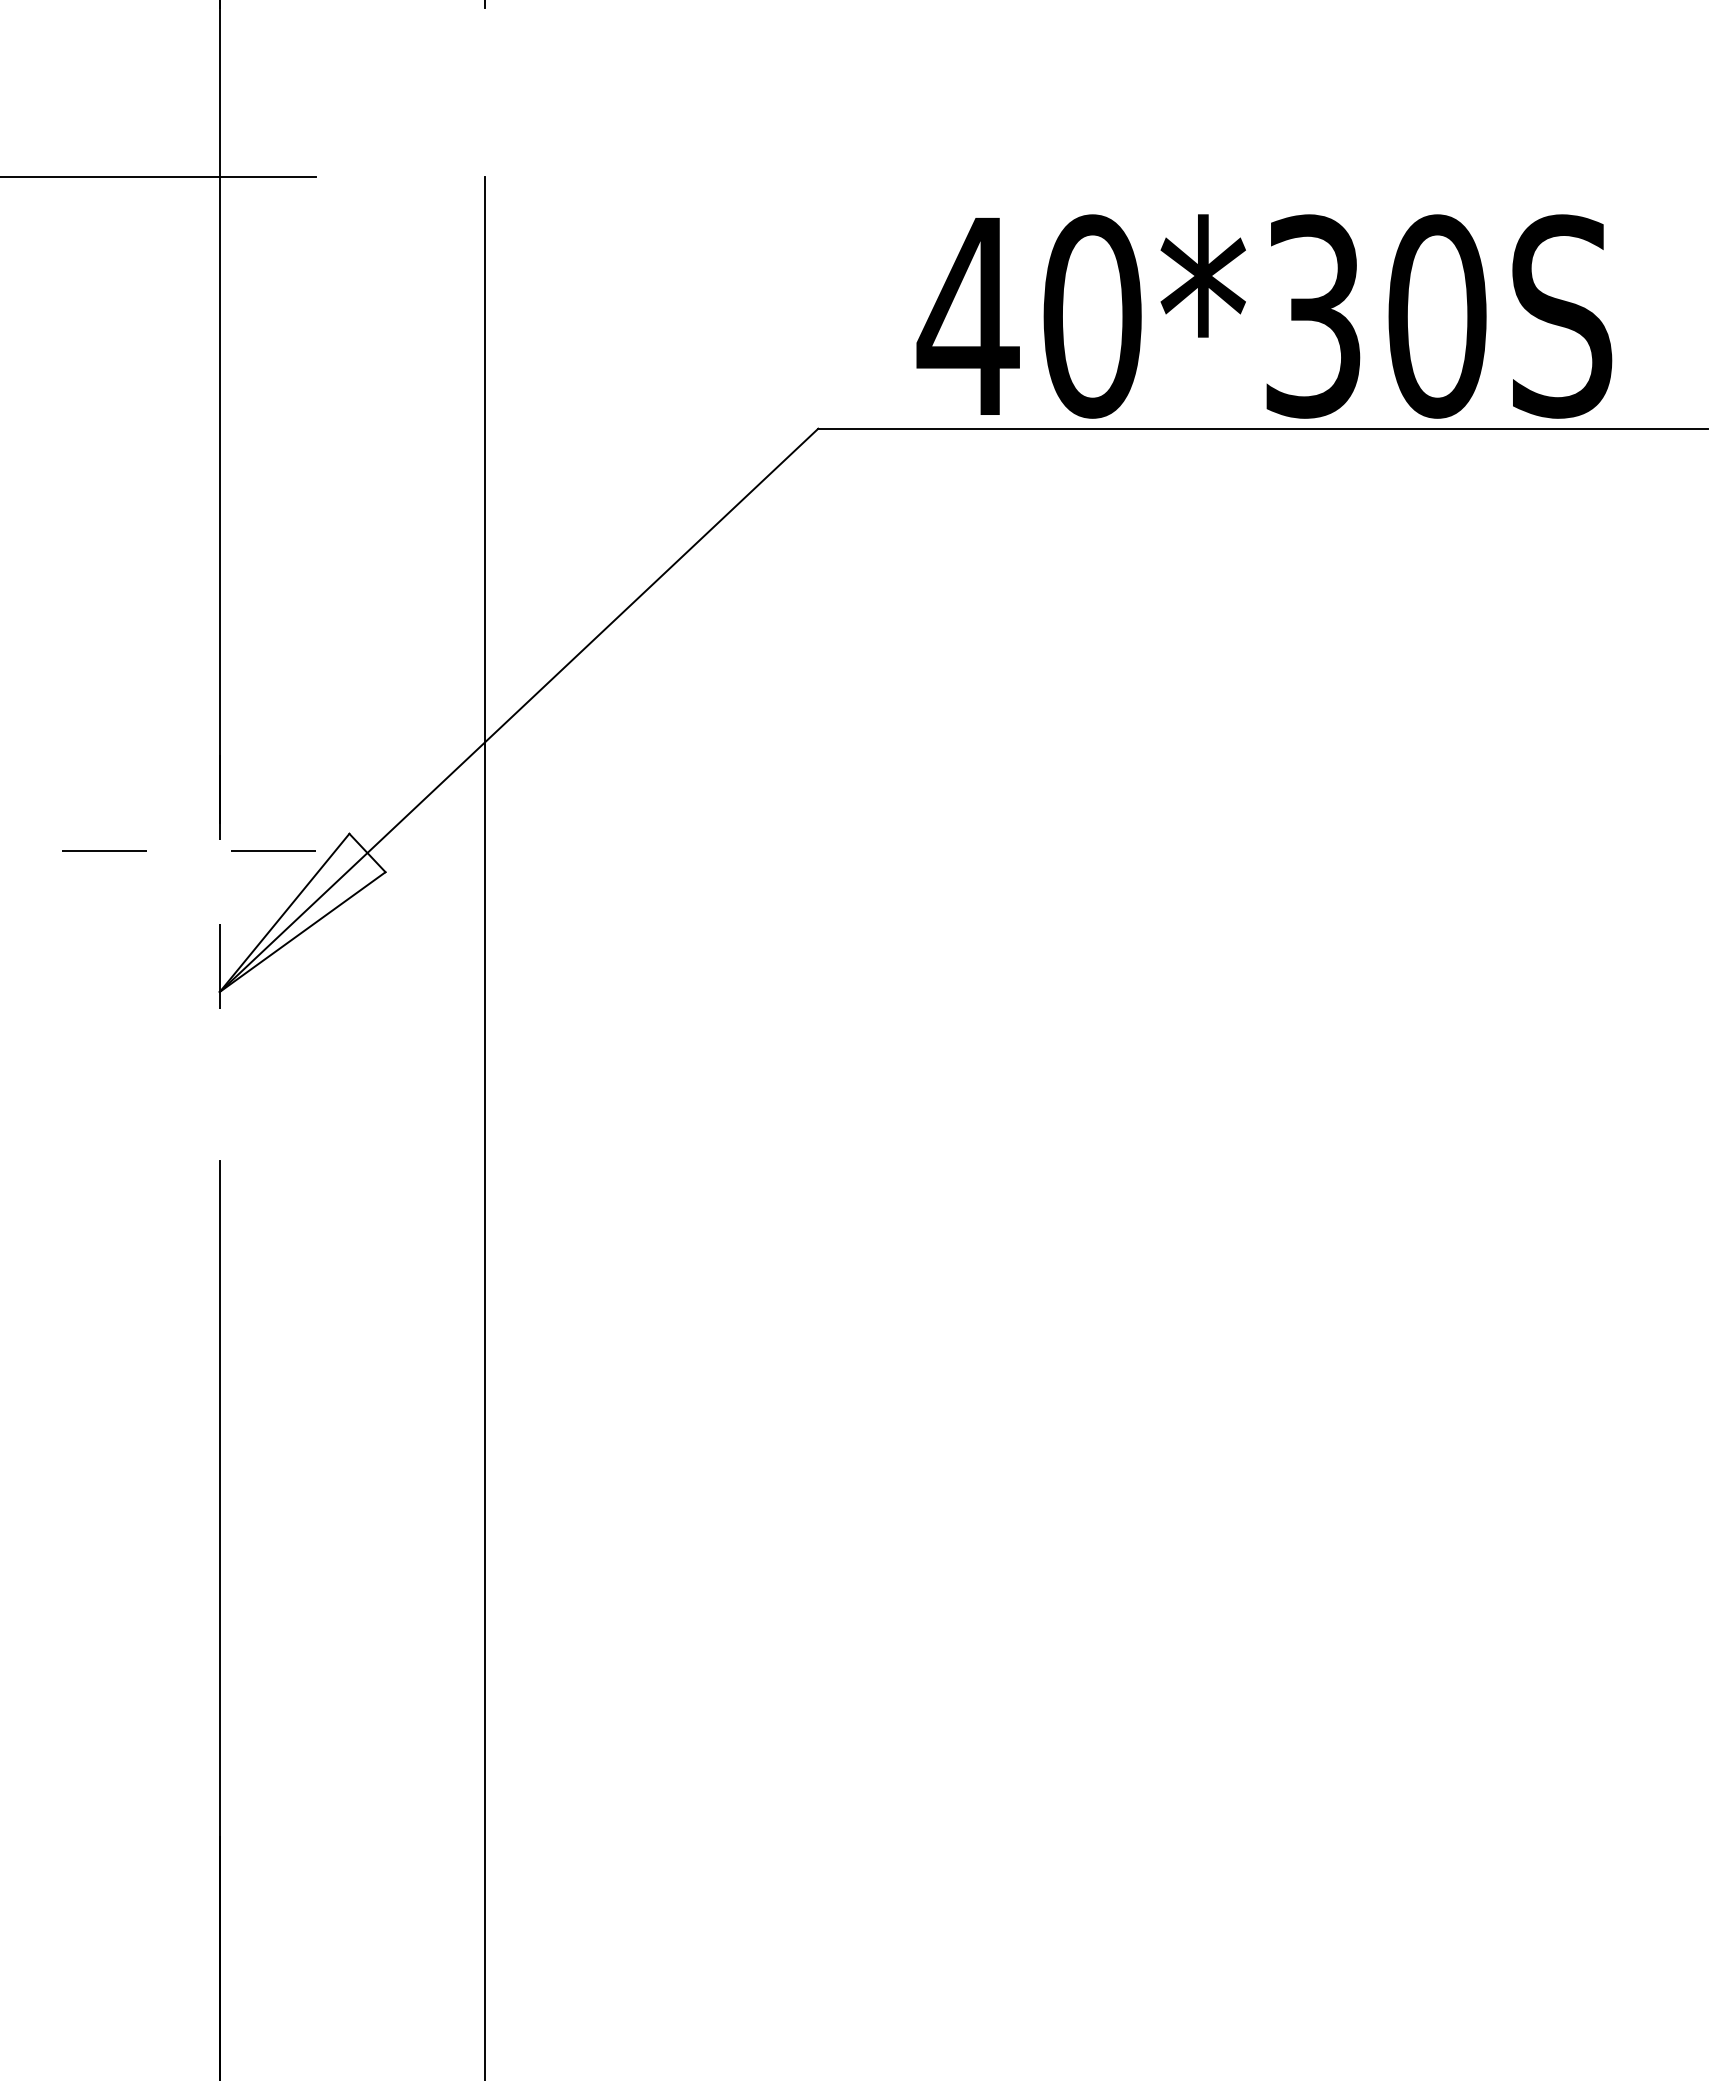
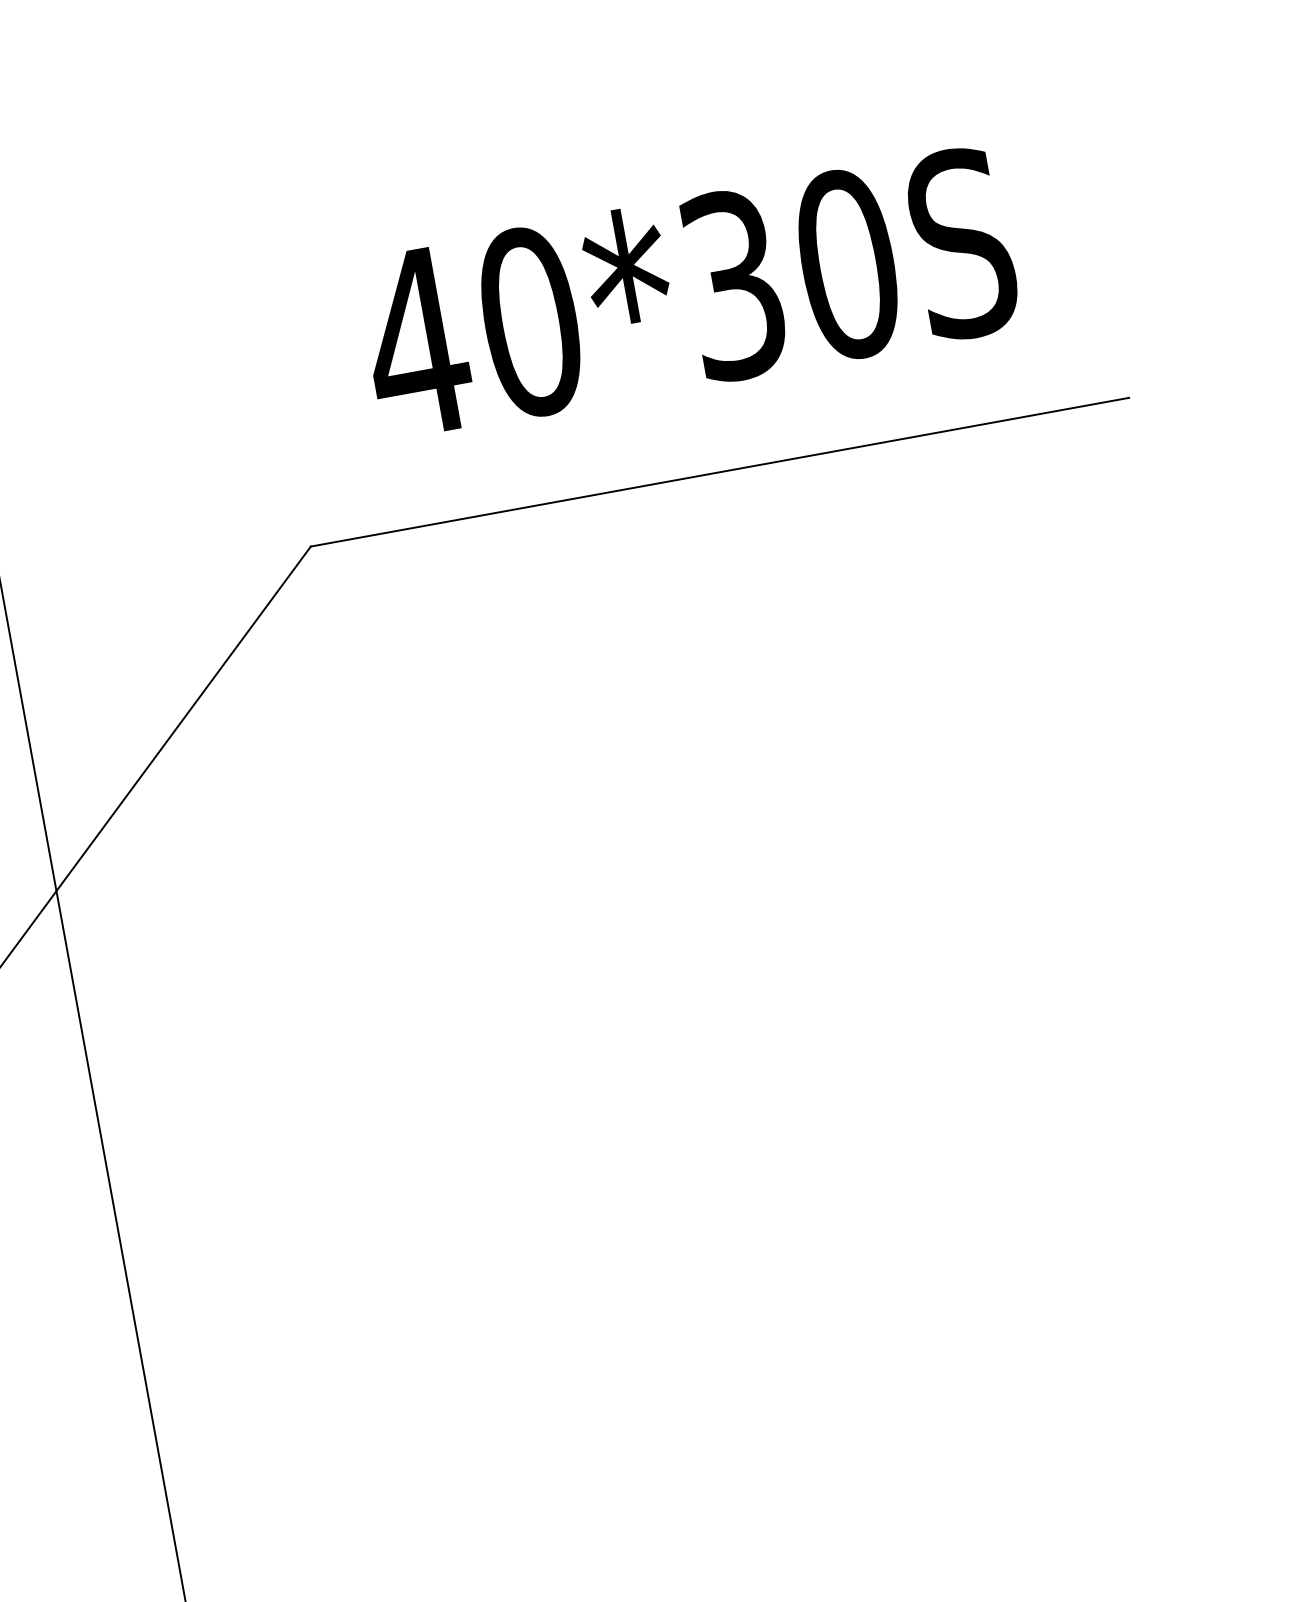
text: (1264, 316) -> (688, 293), moved

